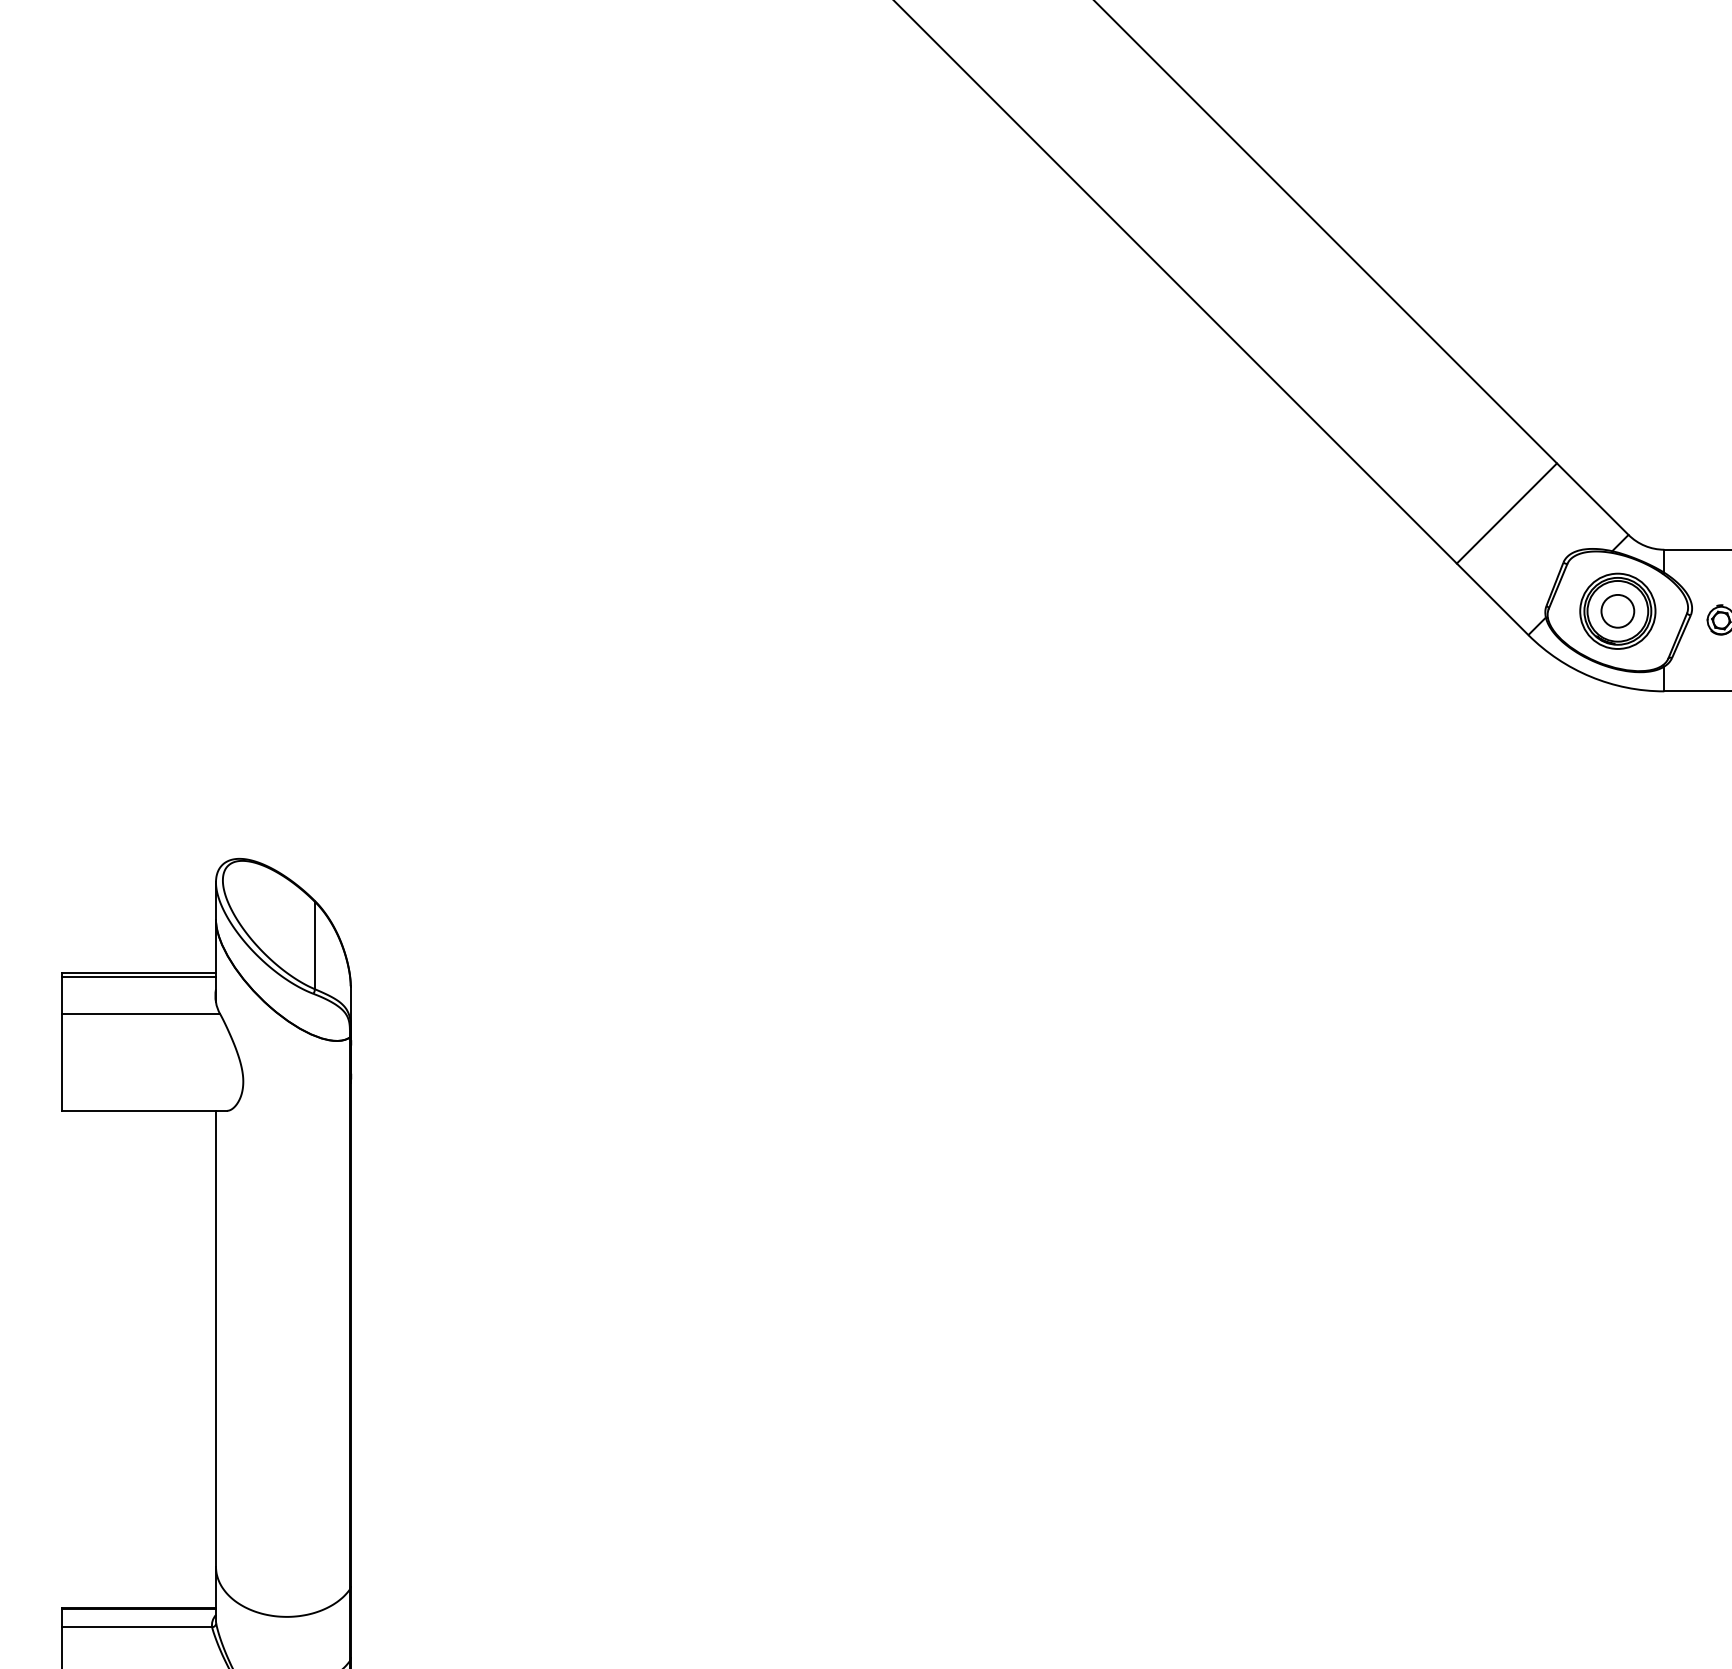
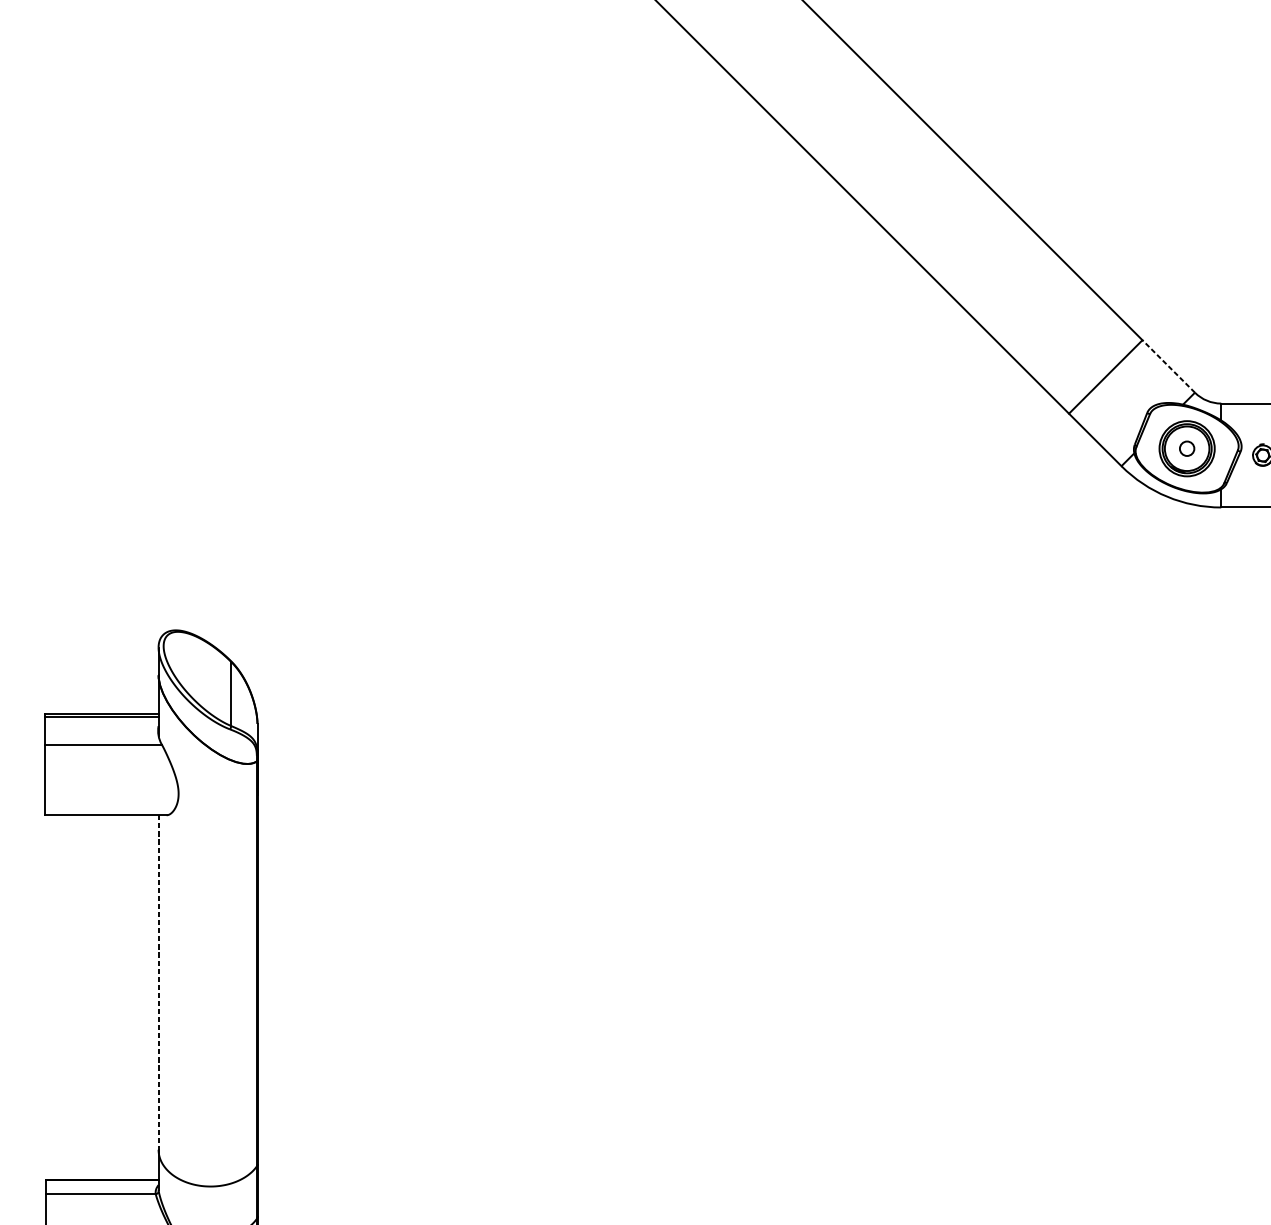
line: (1592, 499) -> (1168, 366), solid -> dashed
circle: (1617, 610) -> (1186, 448), size x0.6
line: (216, 1338) -> (158, 982), solid -> dashed

